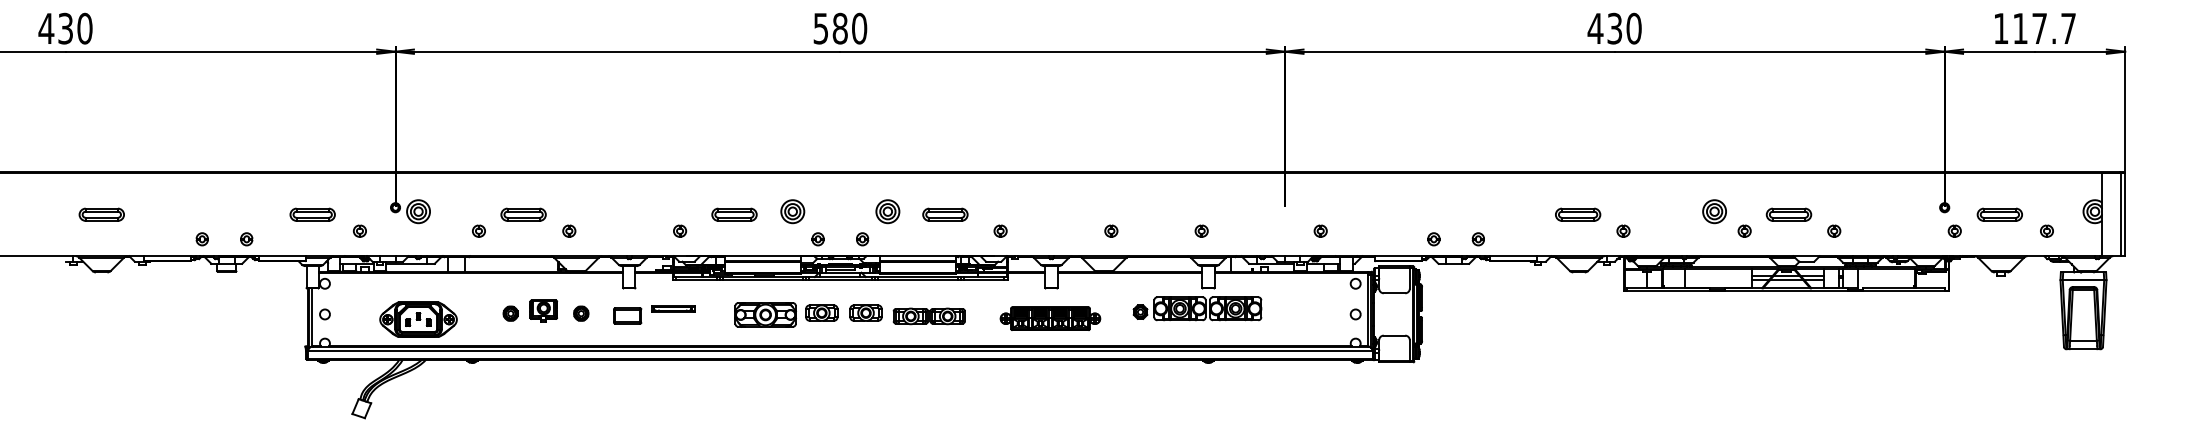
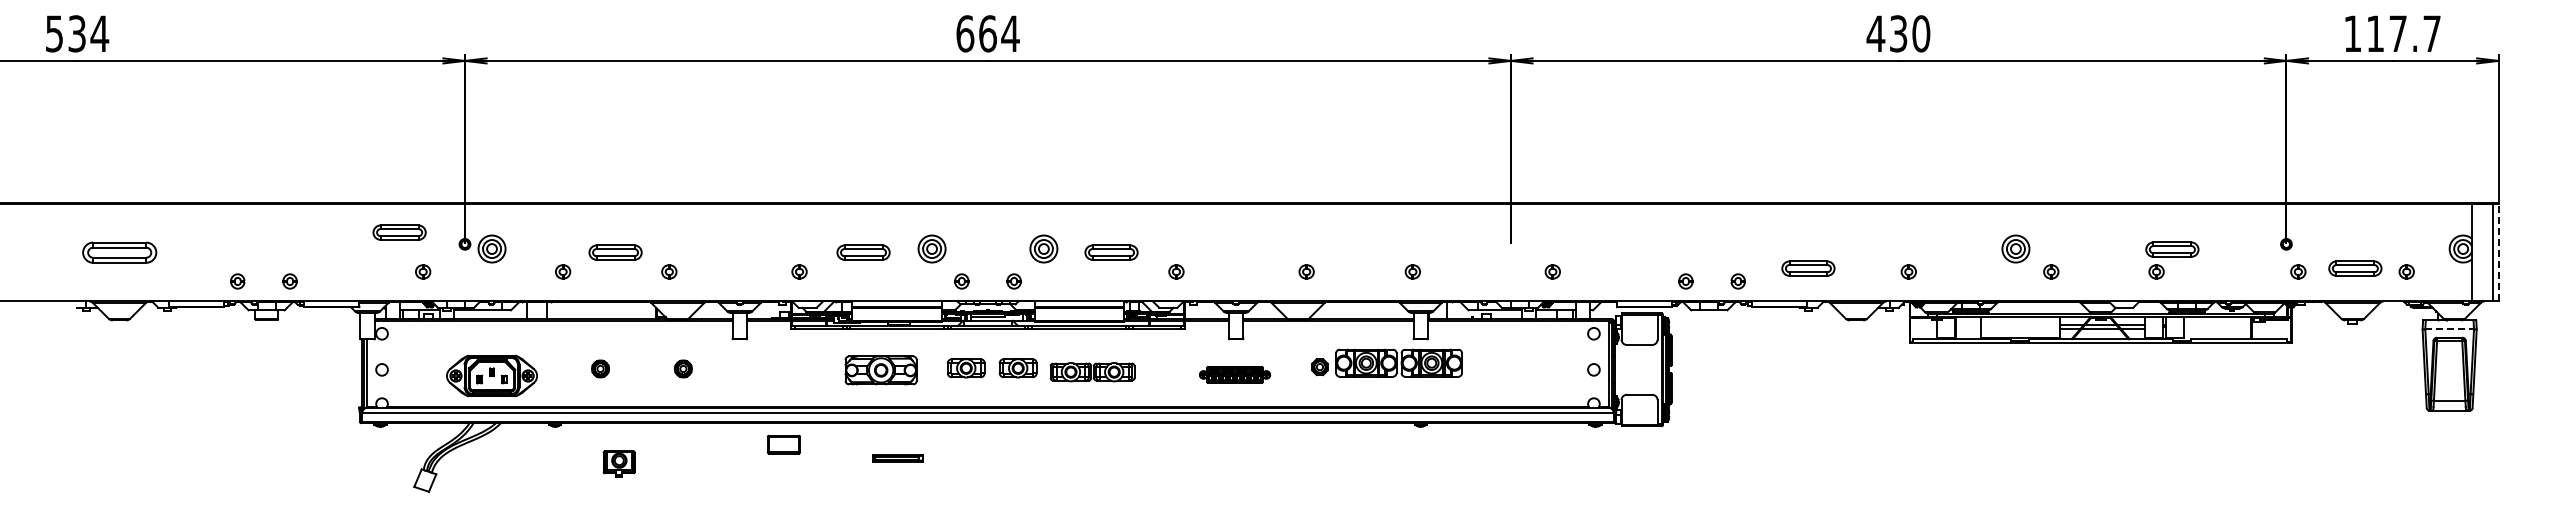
text: (65, 28) -> (77, 33), 430 -> 534
text: (839, 28) -> (987, 33), 580 -> 664
part: (101, 214) -> (119, 252), size x1.4
part: (312, 214) -> (399, 232), moved
part: (1578, 214) -> (1808, 268), moved
part: (1789, 214) -> (2172, 249), moved
part: (2000, 214) -> (2355, 268), moved
line: (2125, 214) -> (2498, 252), solid -> dashed
line: (2084, 280) -> (2450, 329), solid -> dashed
part: (1197, 308) -> (1386, 362), moved
part: (673, 309) -> (897, 458), moved
part: (543, 310) -> (618, 463), moved
part: (627, 315) -> (783, 444), moved
part: (765, 315) -> (880, 370), moved
part: (1049, 318) -> (1234, 374), size x0.6

